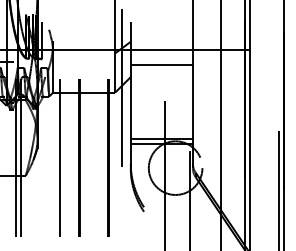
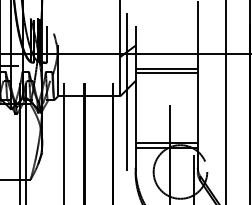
line: (161, 68) -> (166, 72), added

